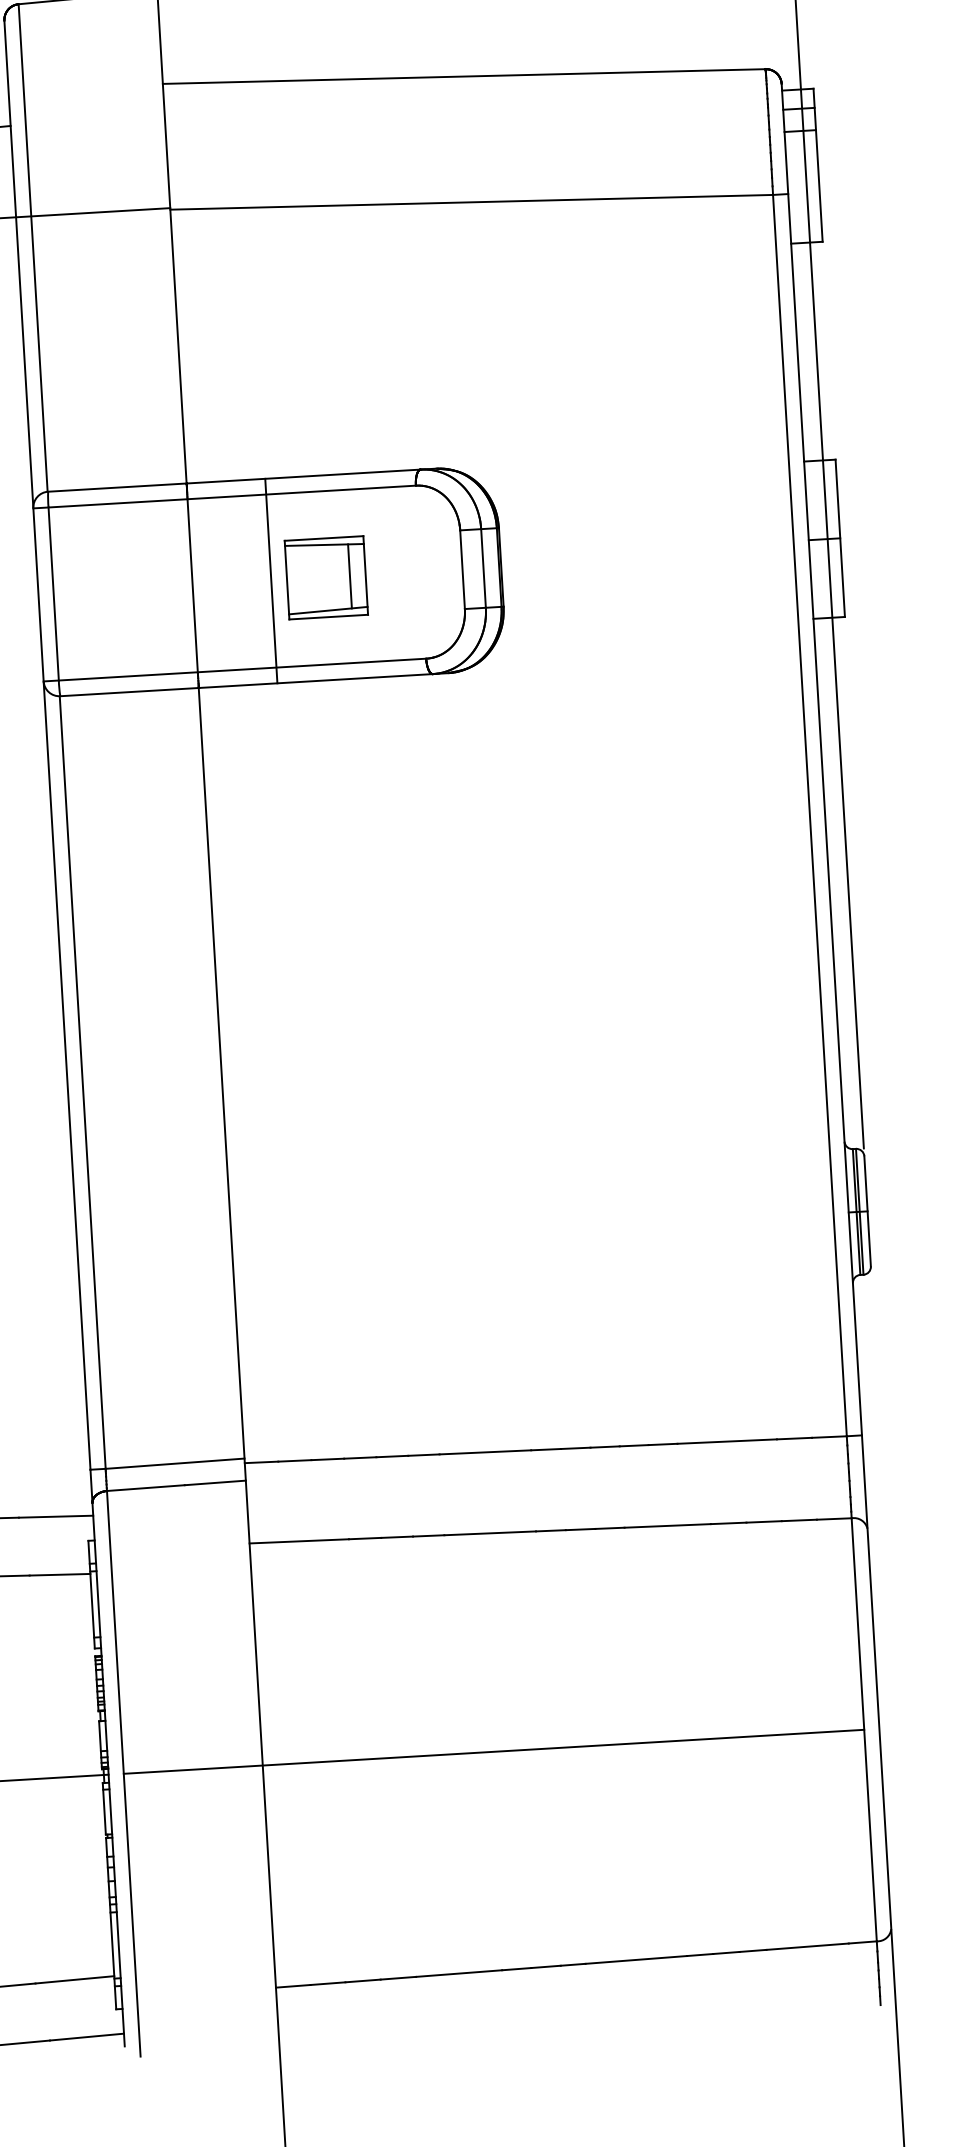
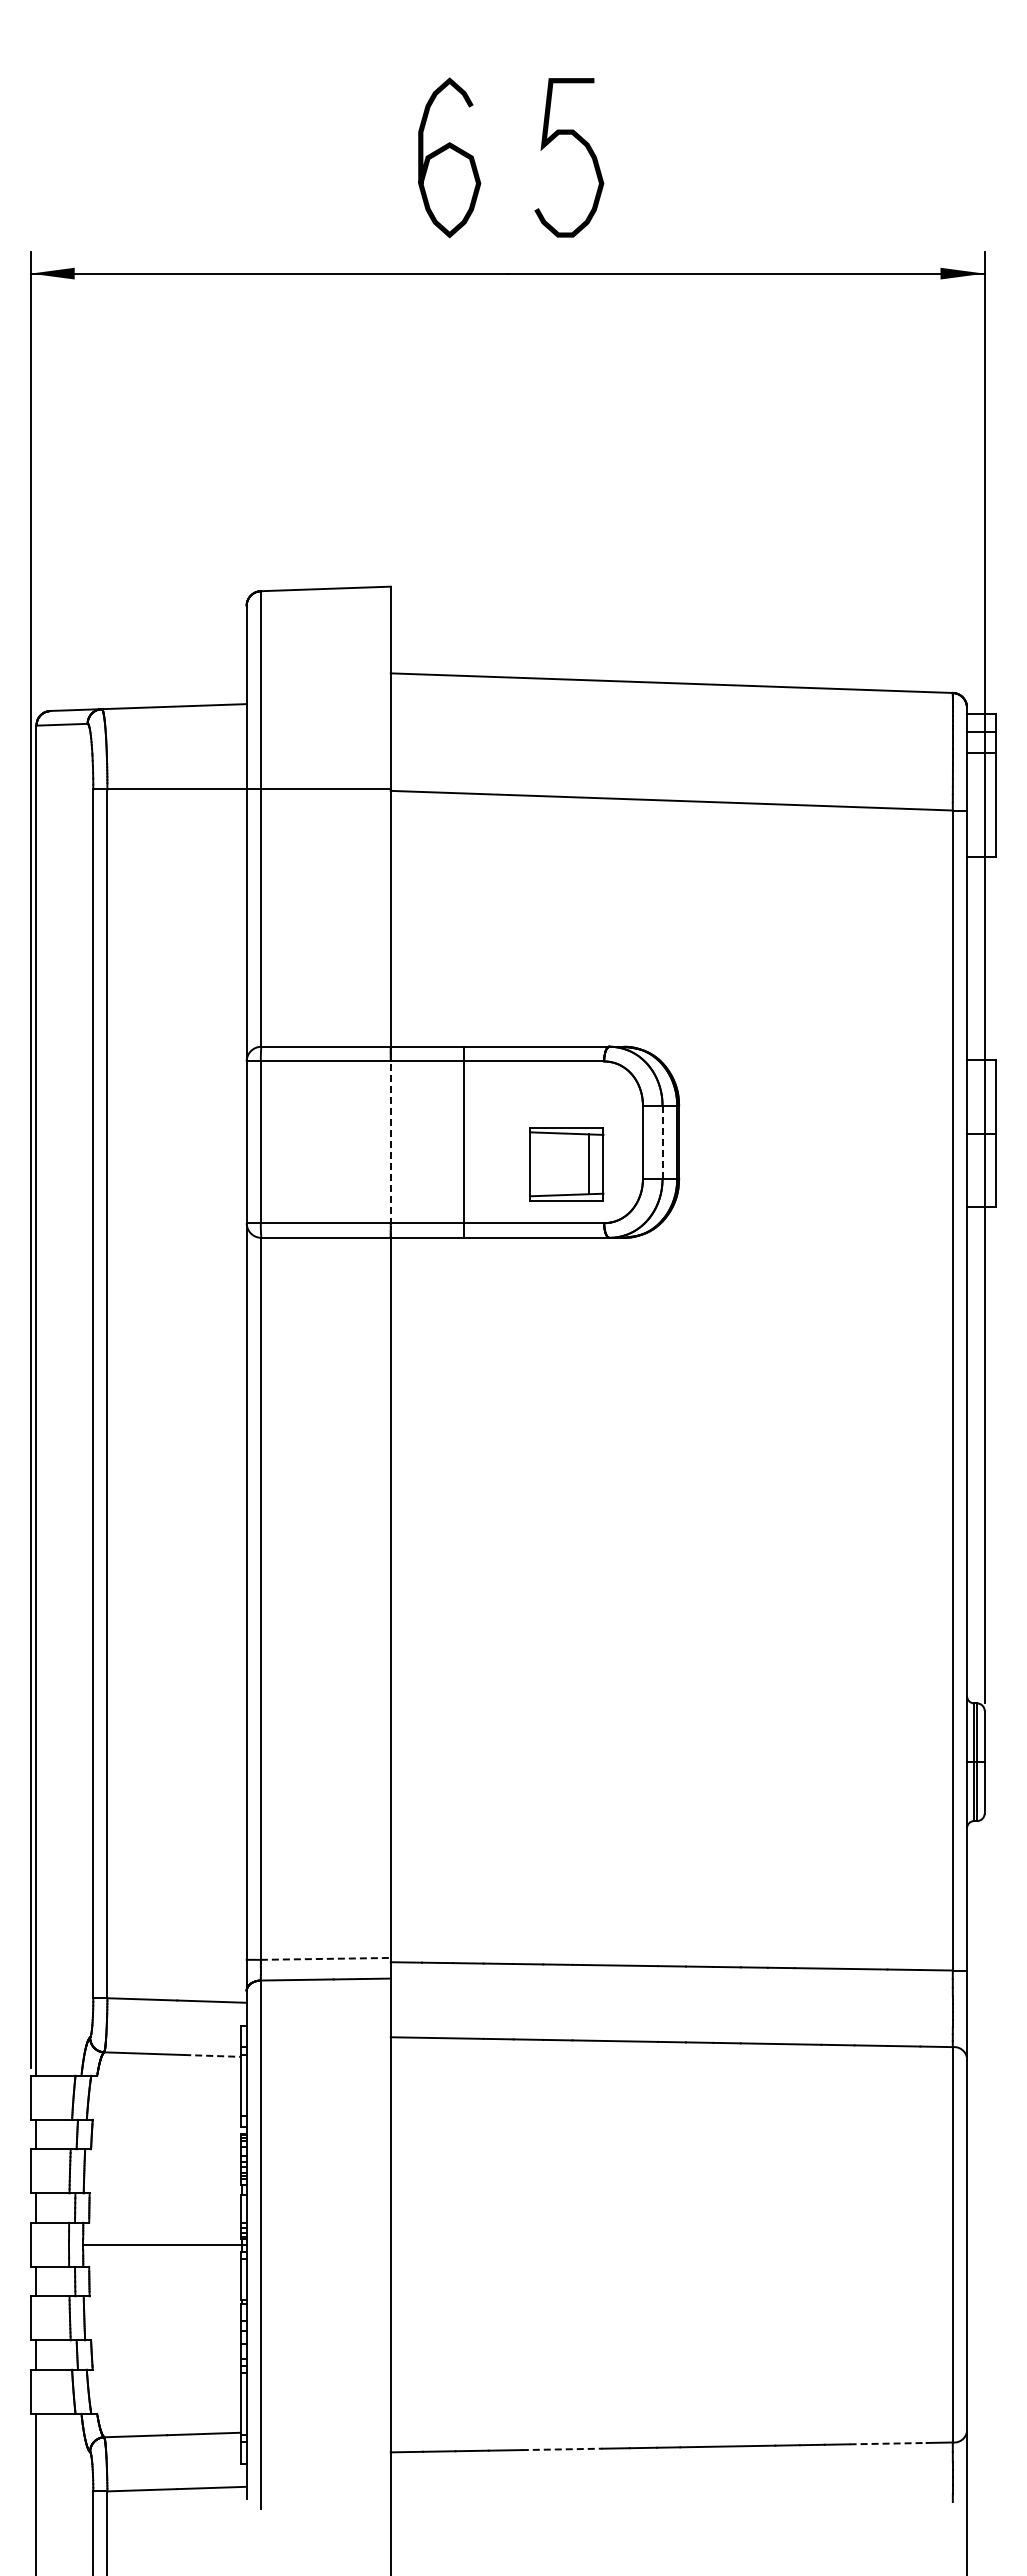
line: (483, 568) -> (662, 1142), solid -> dashed
part: (326, 578) -> (566, 1164), moved
line: (192, 587) -> (390, 1143), solid -> dashed
line: (174, 1463) -> (325, 1958), solid -> dashed
line: (59, 1574) -> (212, 2055), solid -> dashed
line: (493, 1751) -> (606, 2244), removed
line: (808, 1946) -> (888, 2443), solid -> dashed
line: (459, 1973) -> (562, 2449), solid -> dashed

